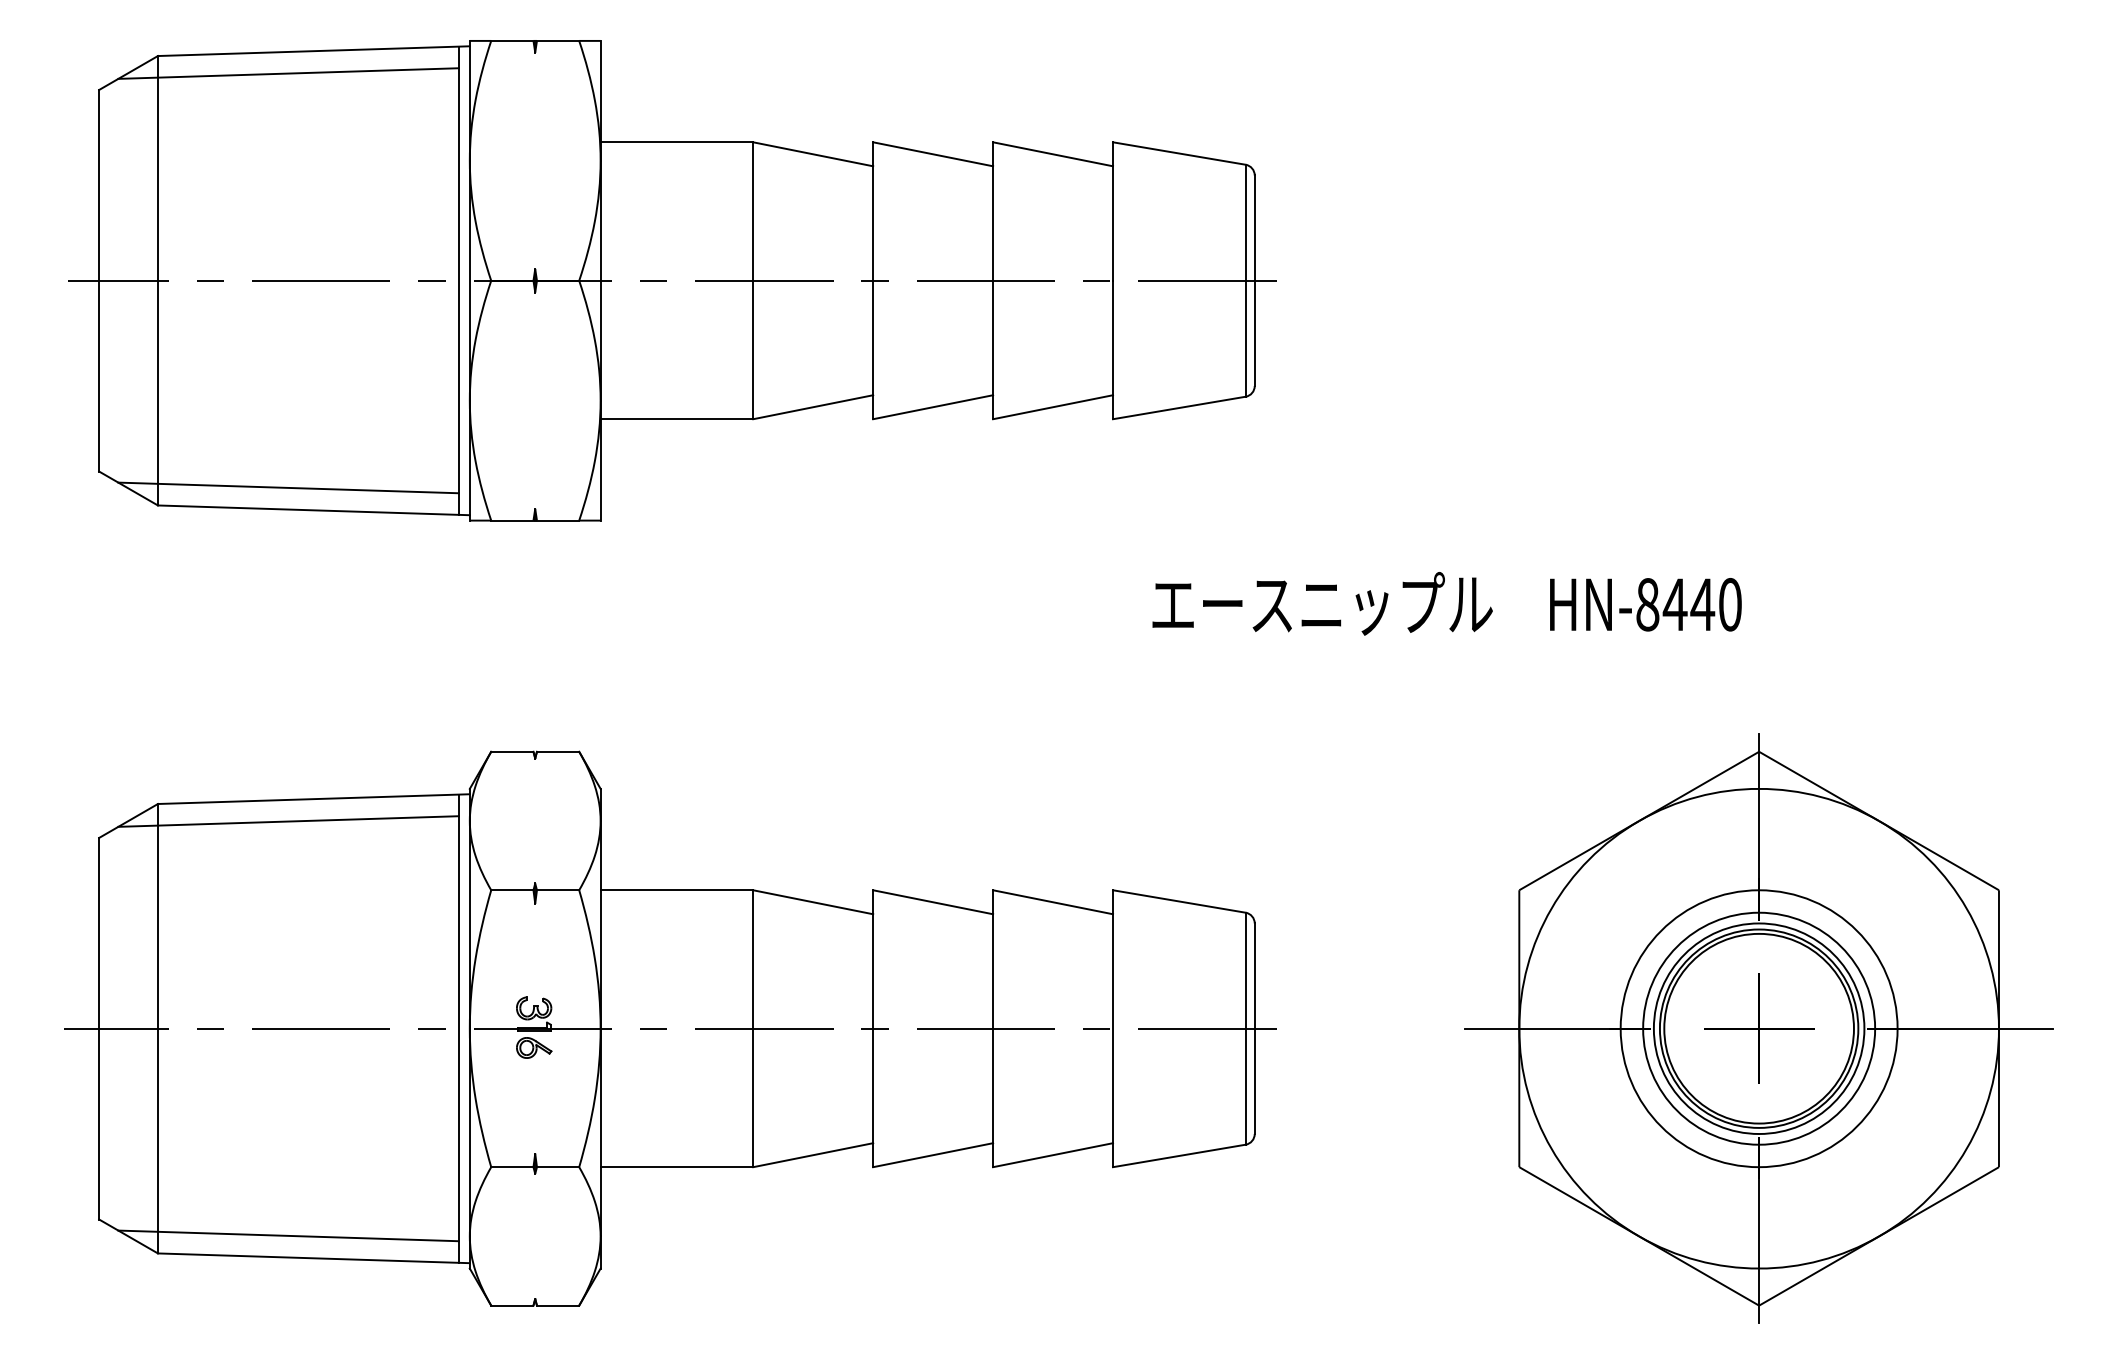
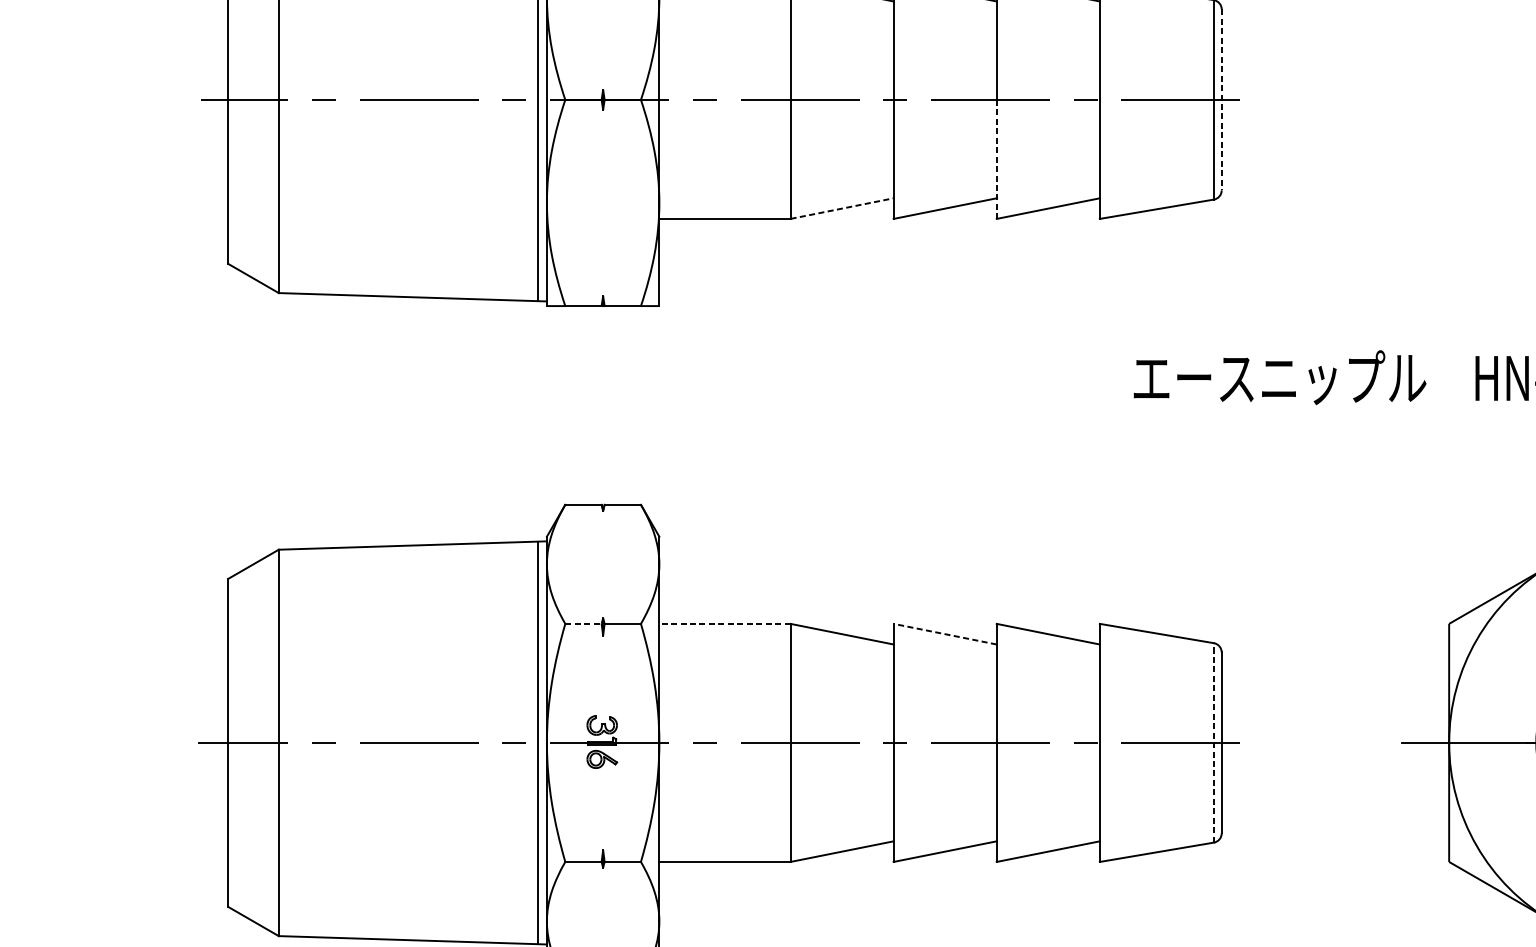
line: (1254, 281) -> (1221, 100), solid -> dashed
line: (993, 350) -> (997, 159), solid -> dashed
line: (813, 407) -> (842, 208), solid -> dashed
line: (288, 487) -> (391, 277), removed
line: (288, 821) -> (391, 564), removed
line: (512, 890) -> (583, 624), solid -> dashed
line: (676, 890) -> (724, 624), solid -> dashed
line: (932, 902) -> (944, 634), solid -> dashed
line: (1245, 1028) -> (1213, 742), solid -> dashed
line: (288, 1235) -> (391, 920), removed

